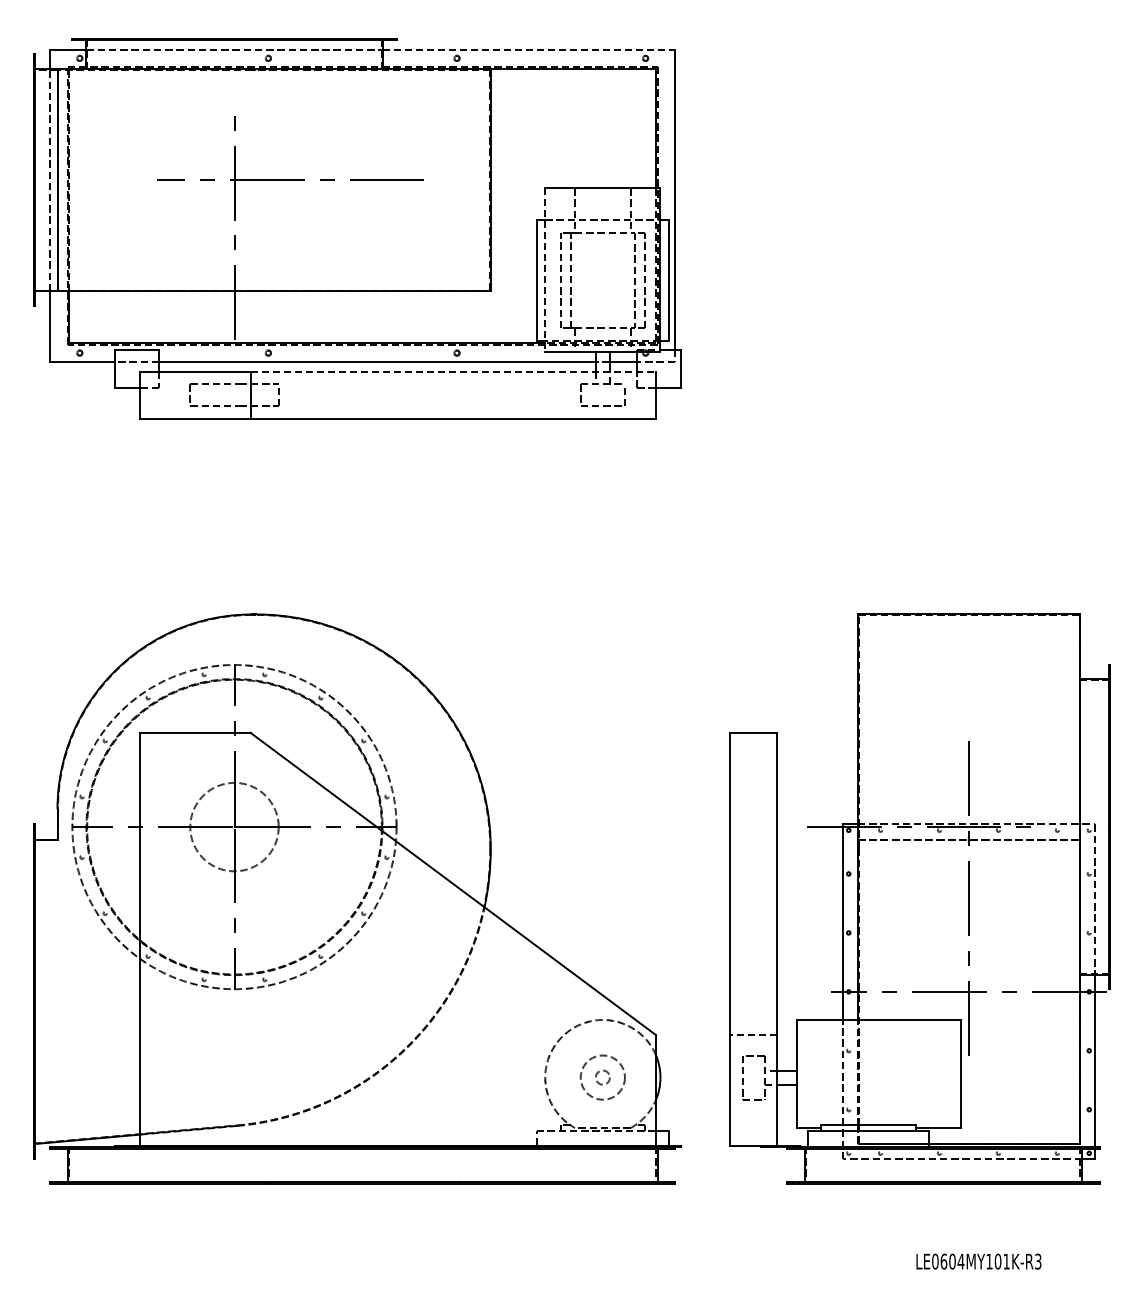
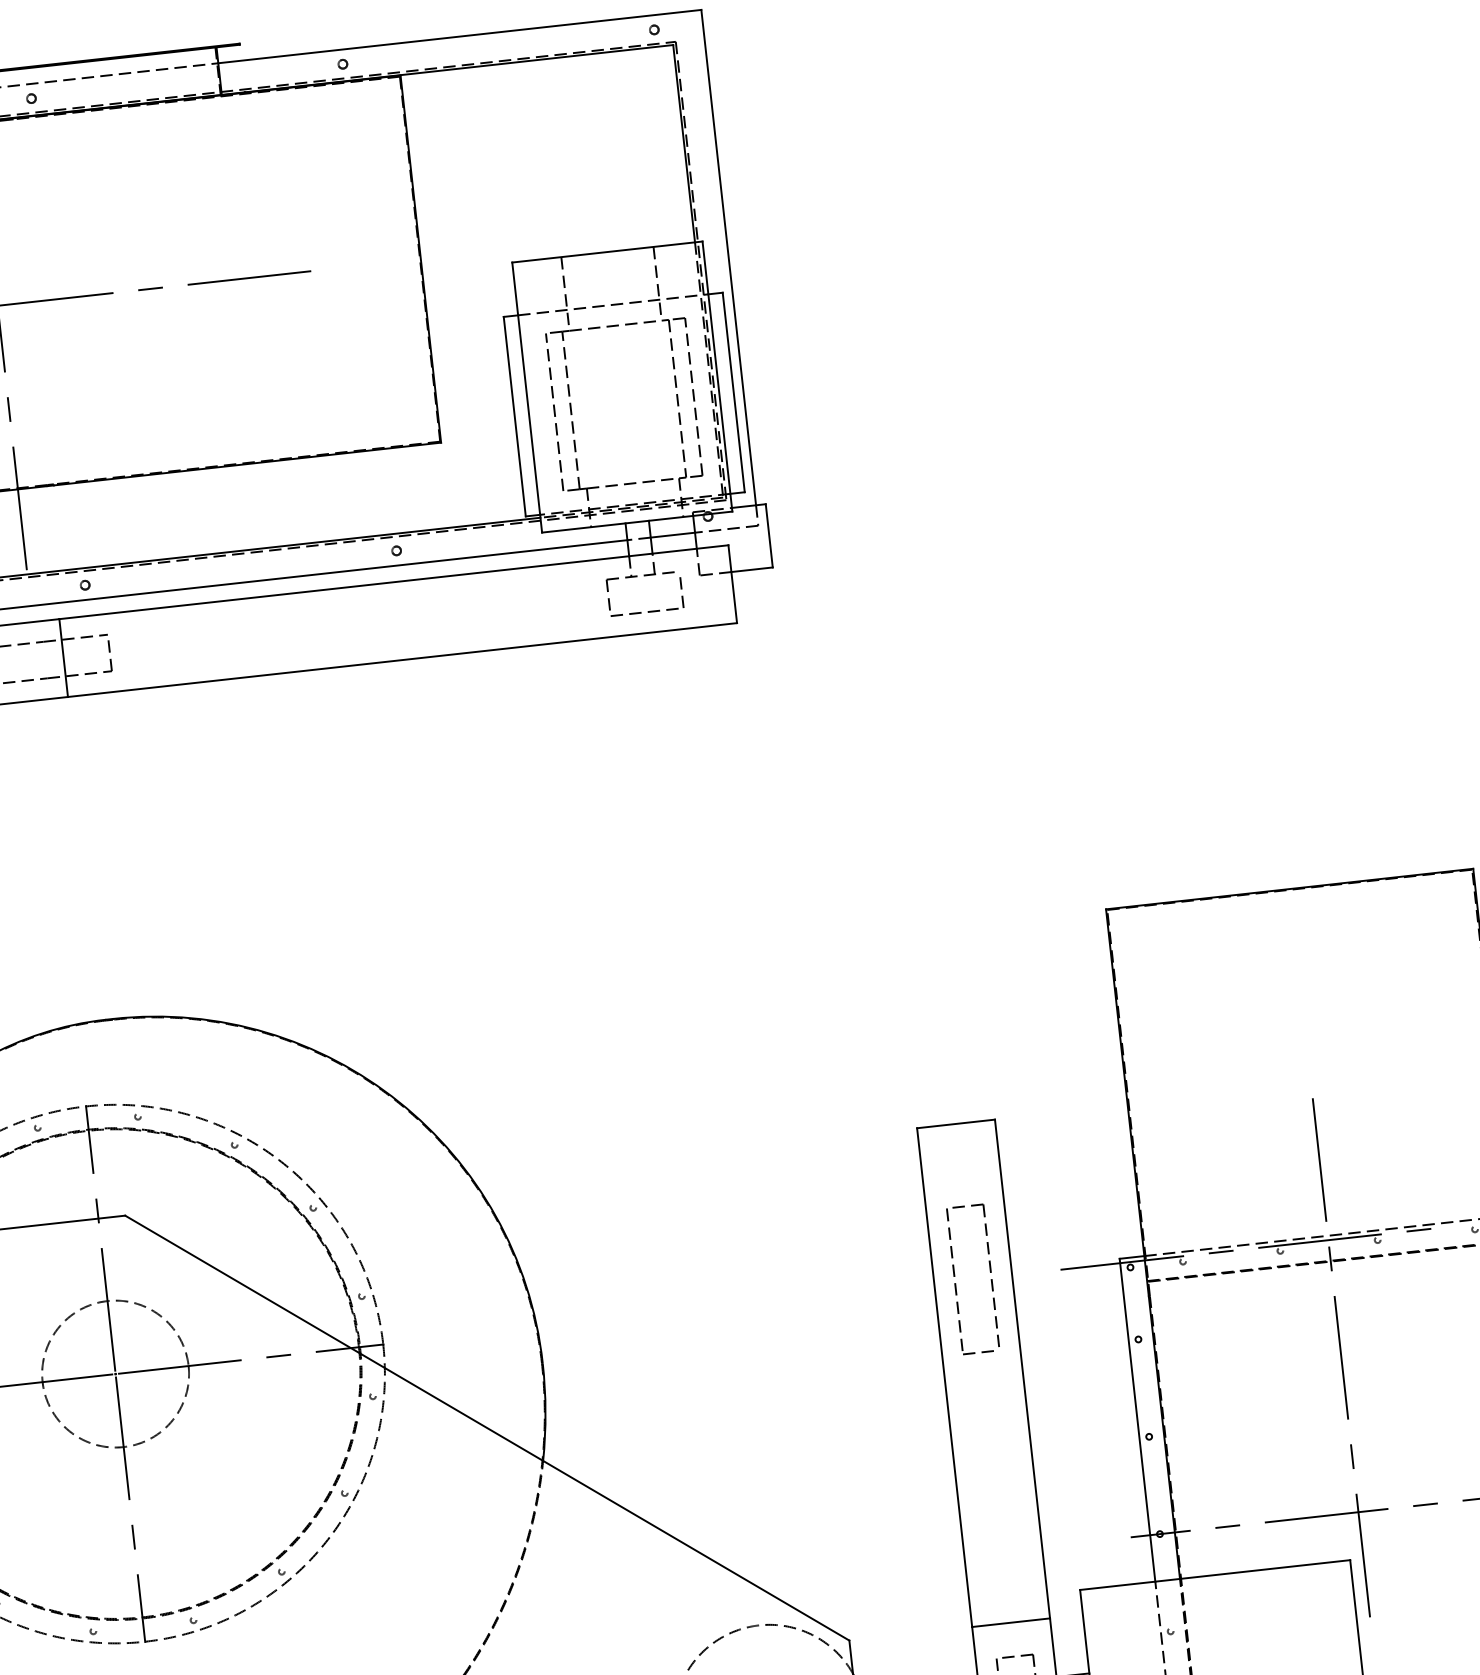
line: (529, 49) -> (460, 36), dashed -> solid
line: (545, 270) -> (527, 398), dashed -> solid
line: (453, 371) -> (394, 581), dashed -> solid
part: (743, 828) -> (956, 1283), added
line: (753, 1035) -> (1010, 1623), dashed -> solid

